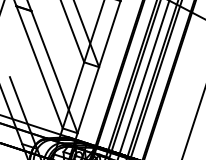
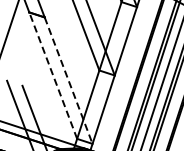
line: (39, 66) -> (53, 74), solid -> dashed
line: (54, 72) -> (68, 81), solid -> dashed

